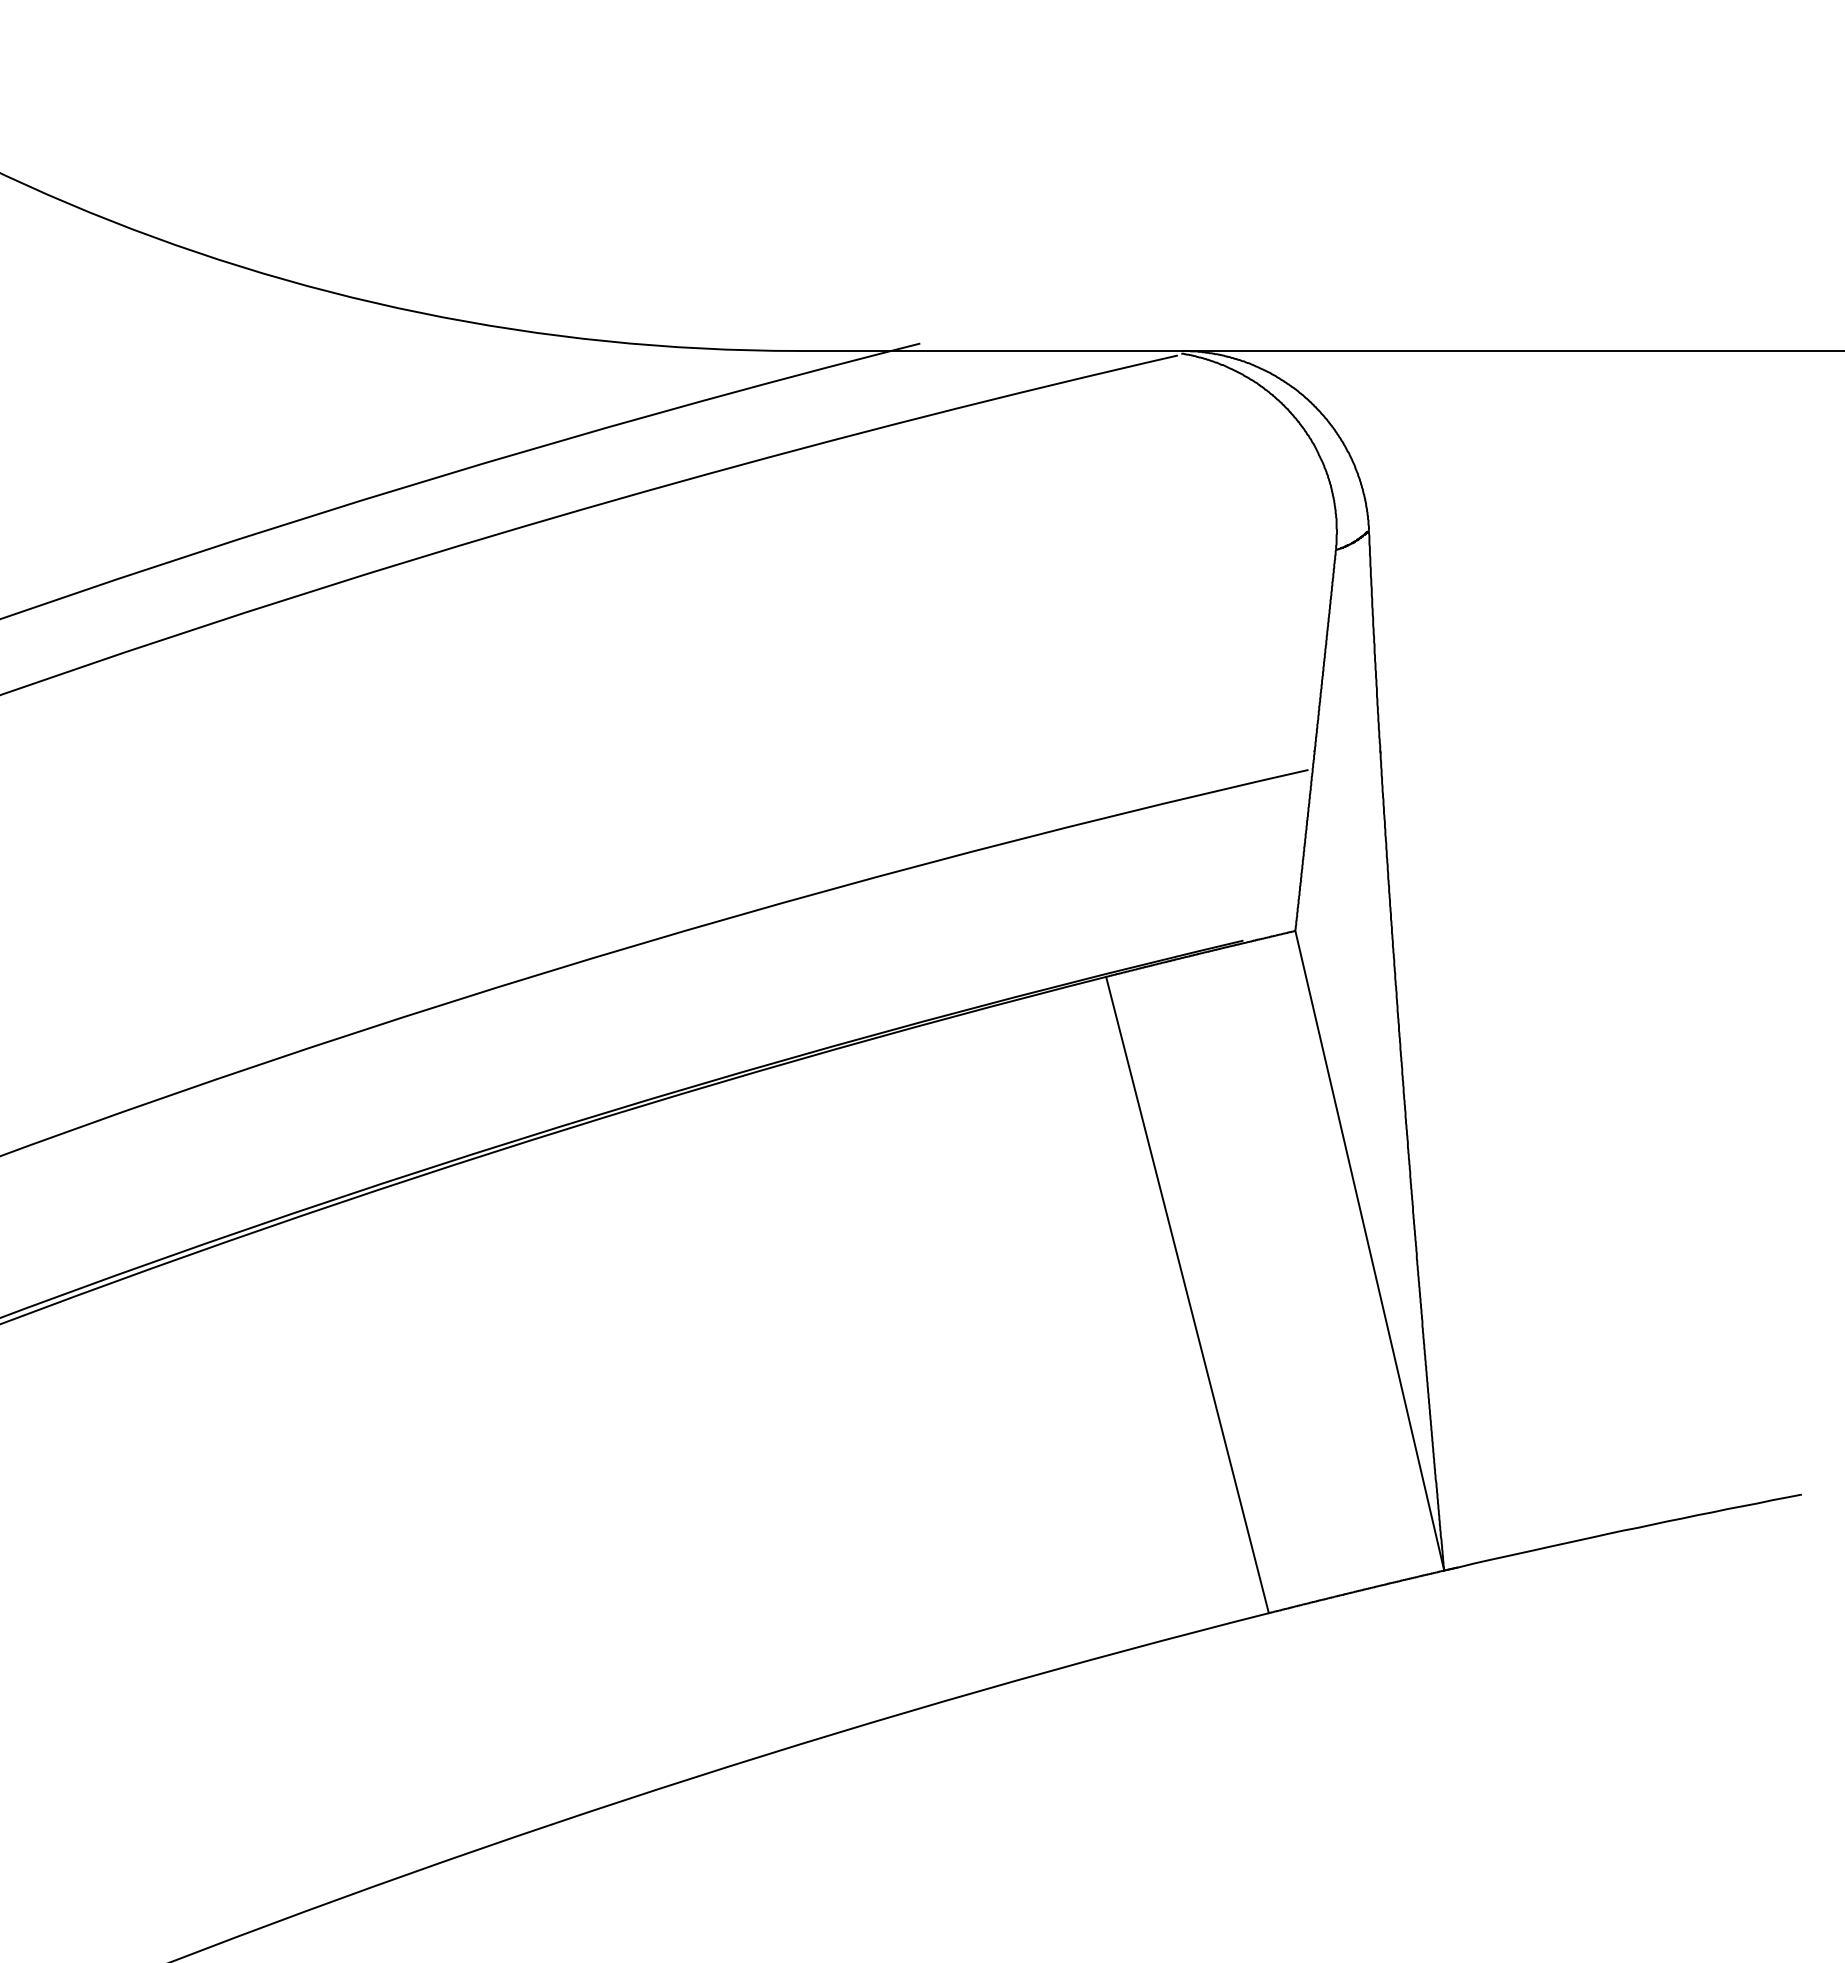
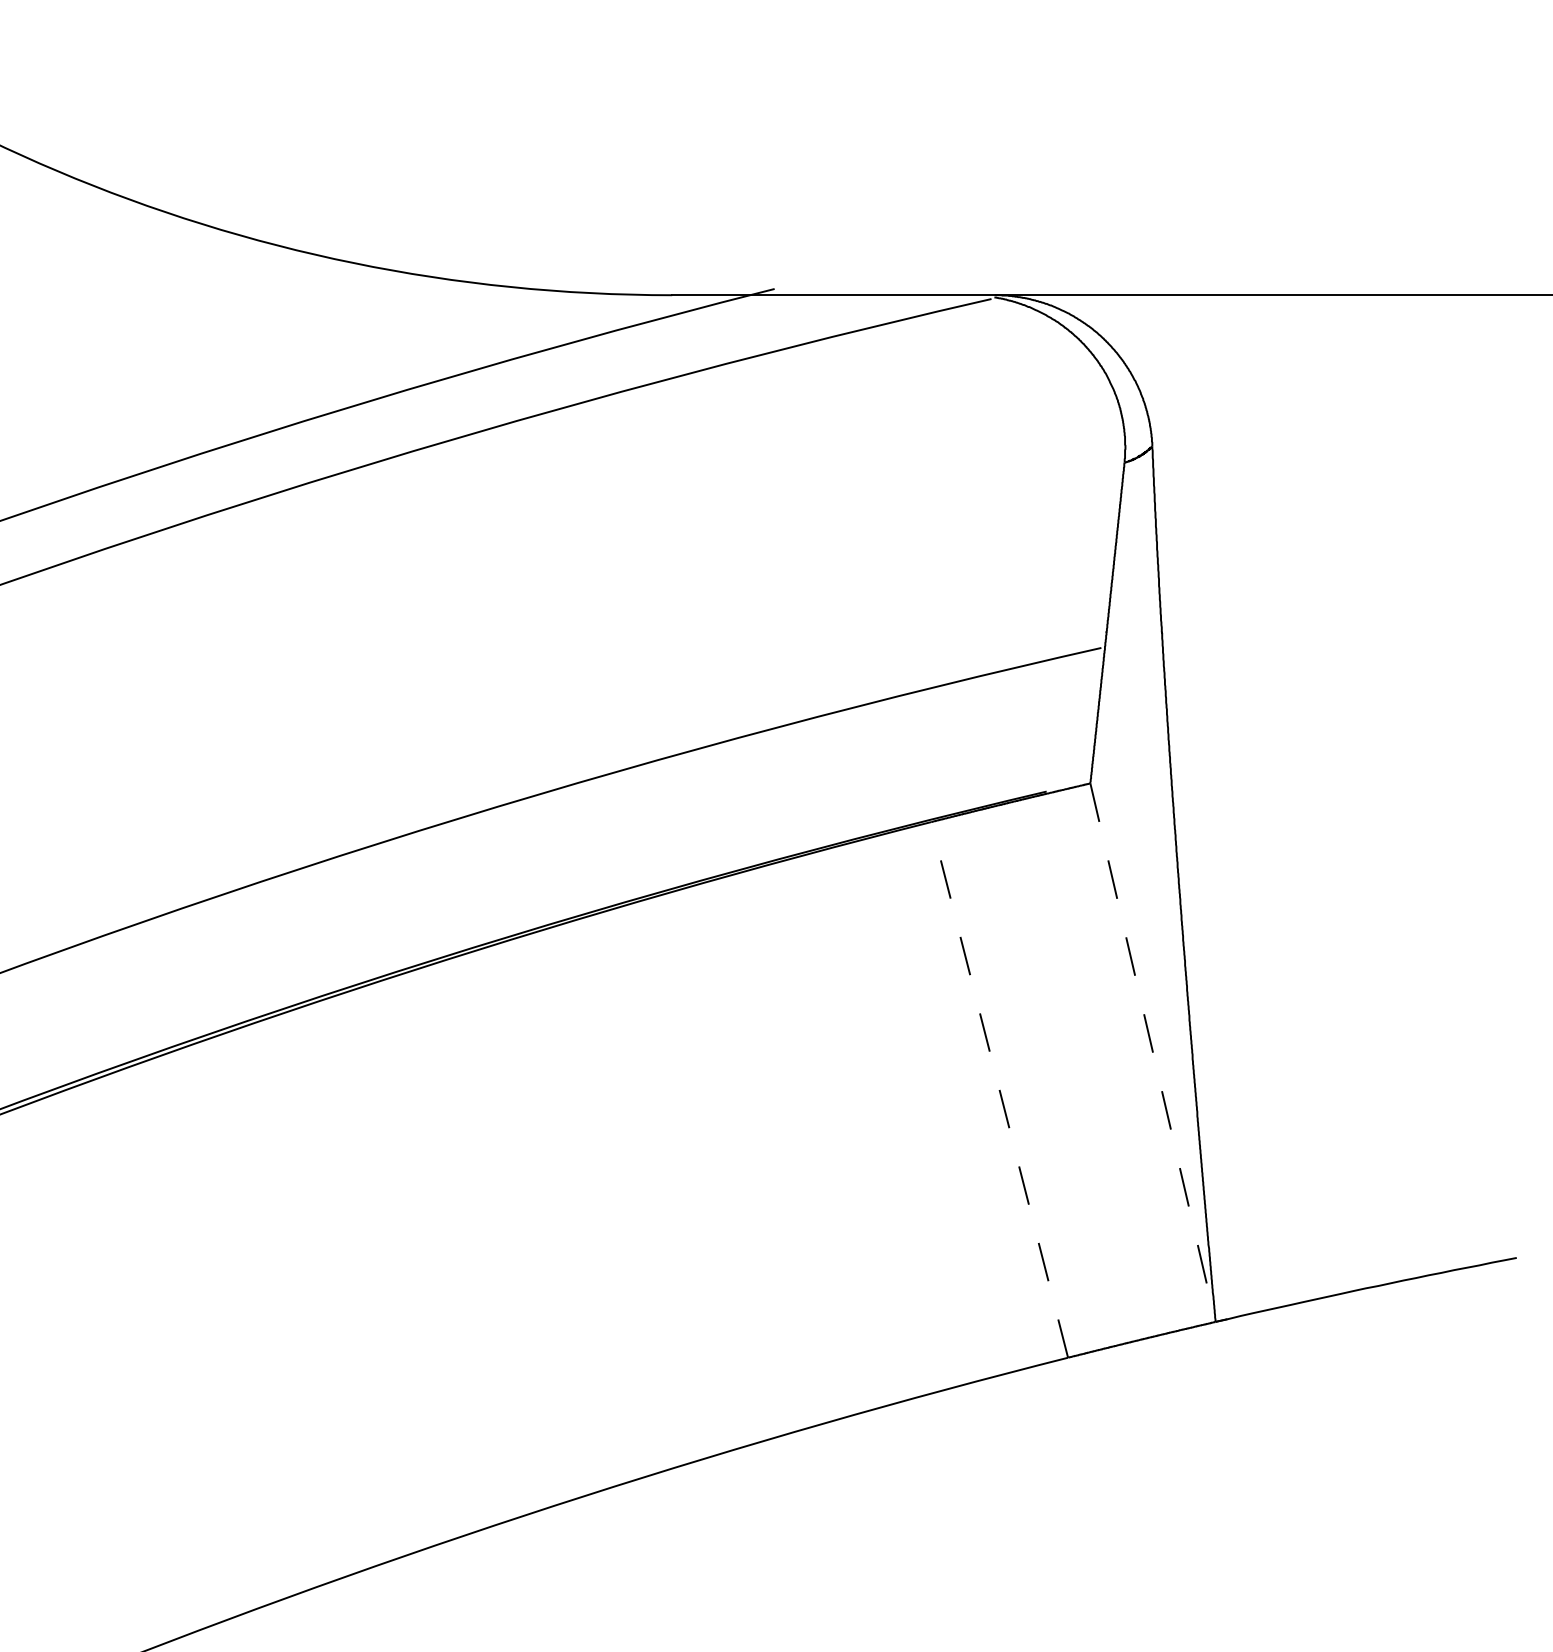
line: (1369, 1251) -> (1152, 1053), solid -> dashed
line: (1187, 1294) -> (999, 1089), solid -> dashed

